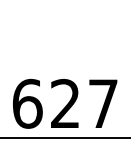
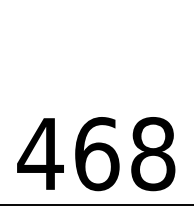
text: (64, 103) -> (95, 153), 627 -> 468

